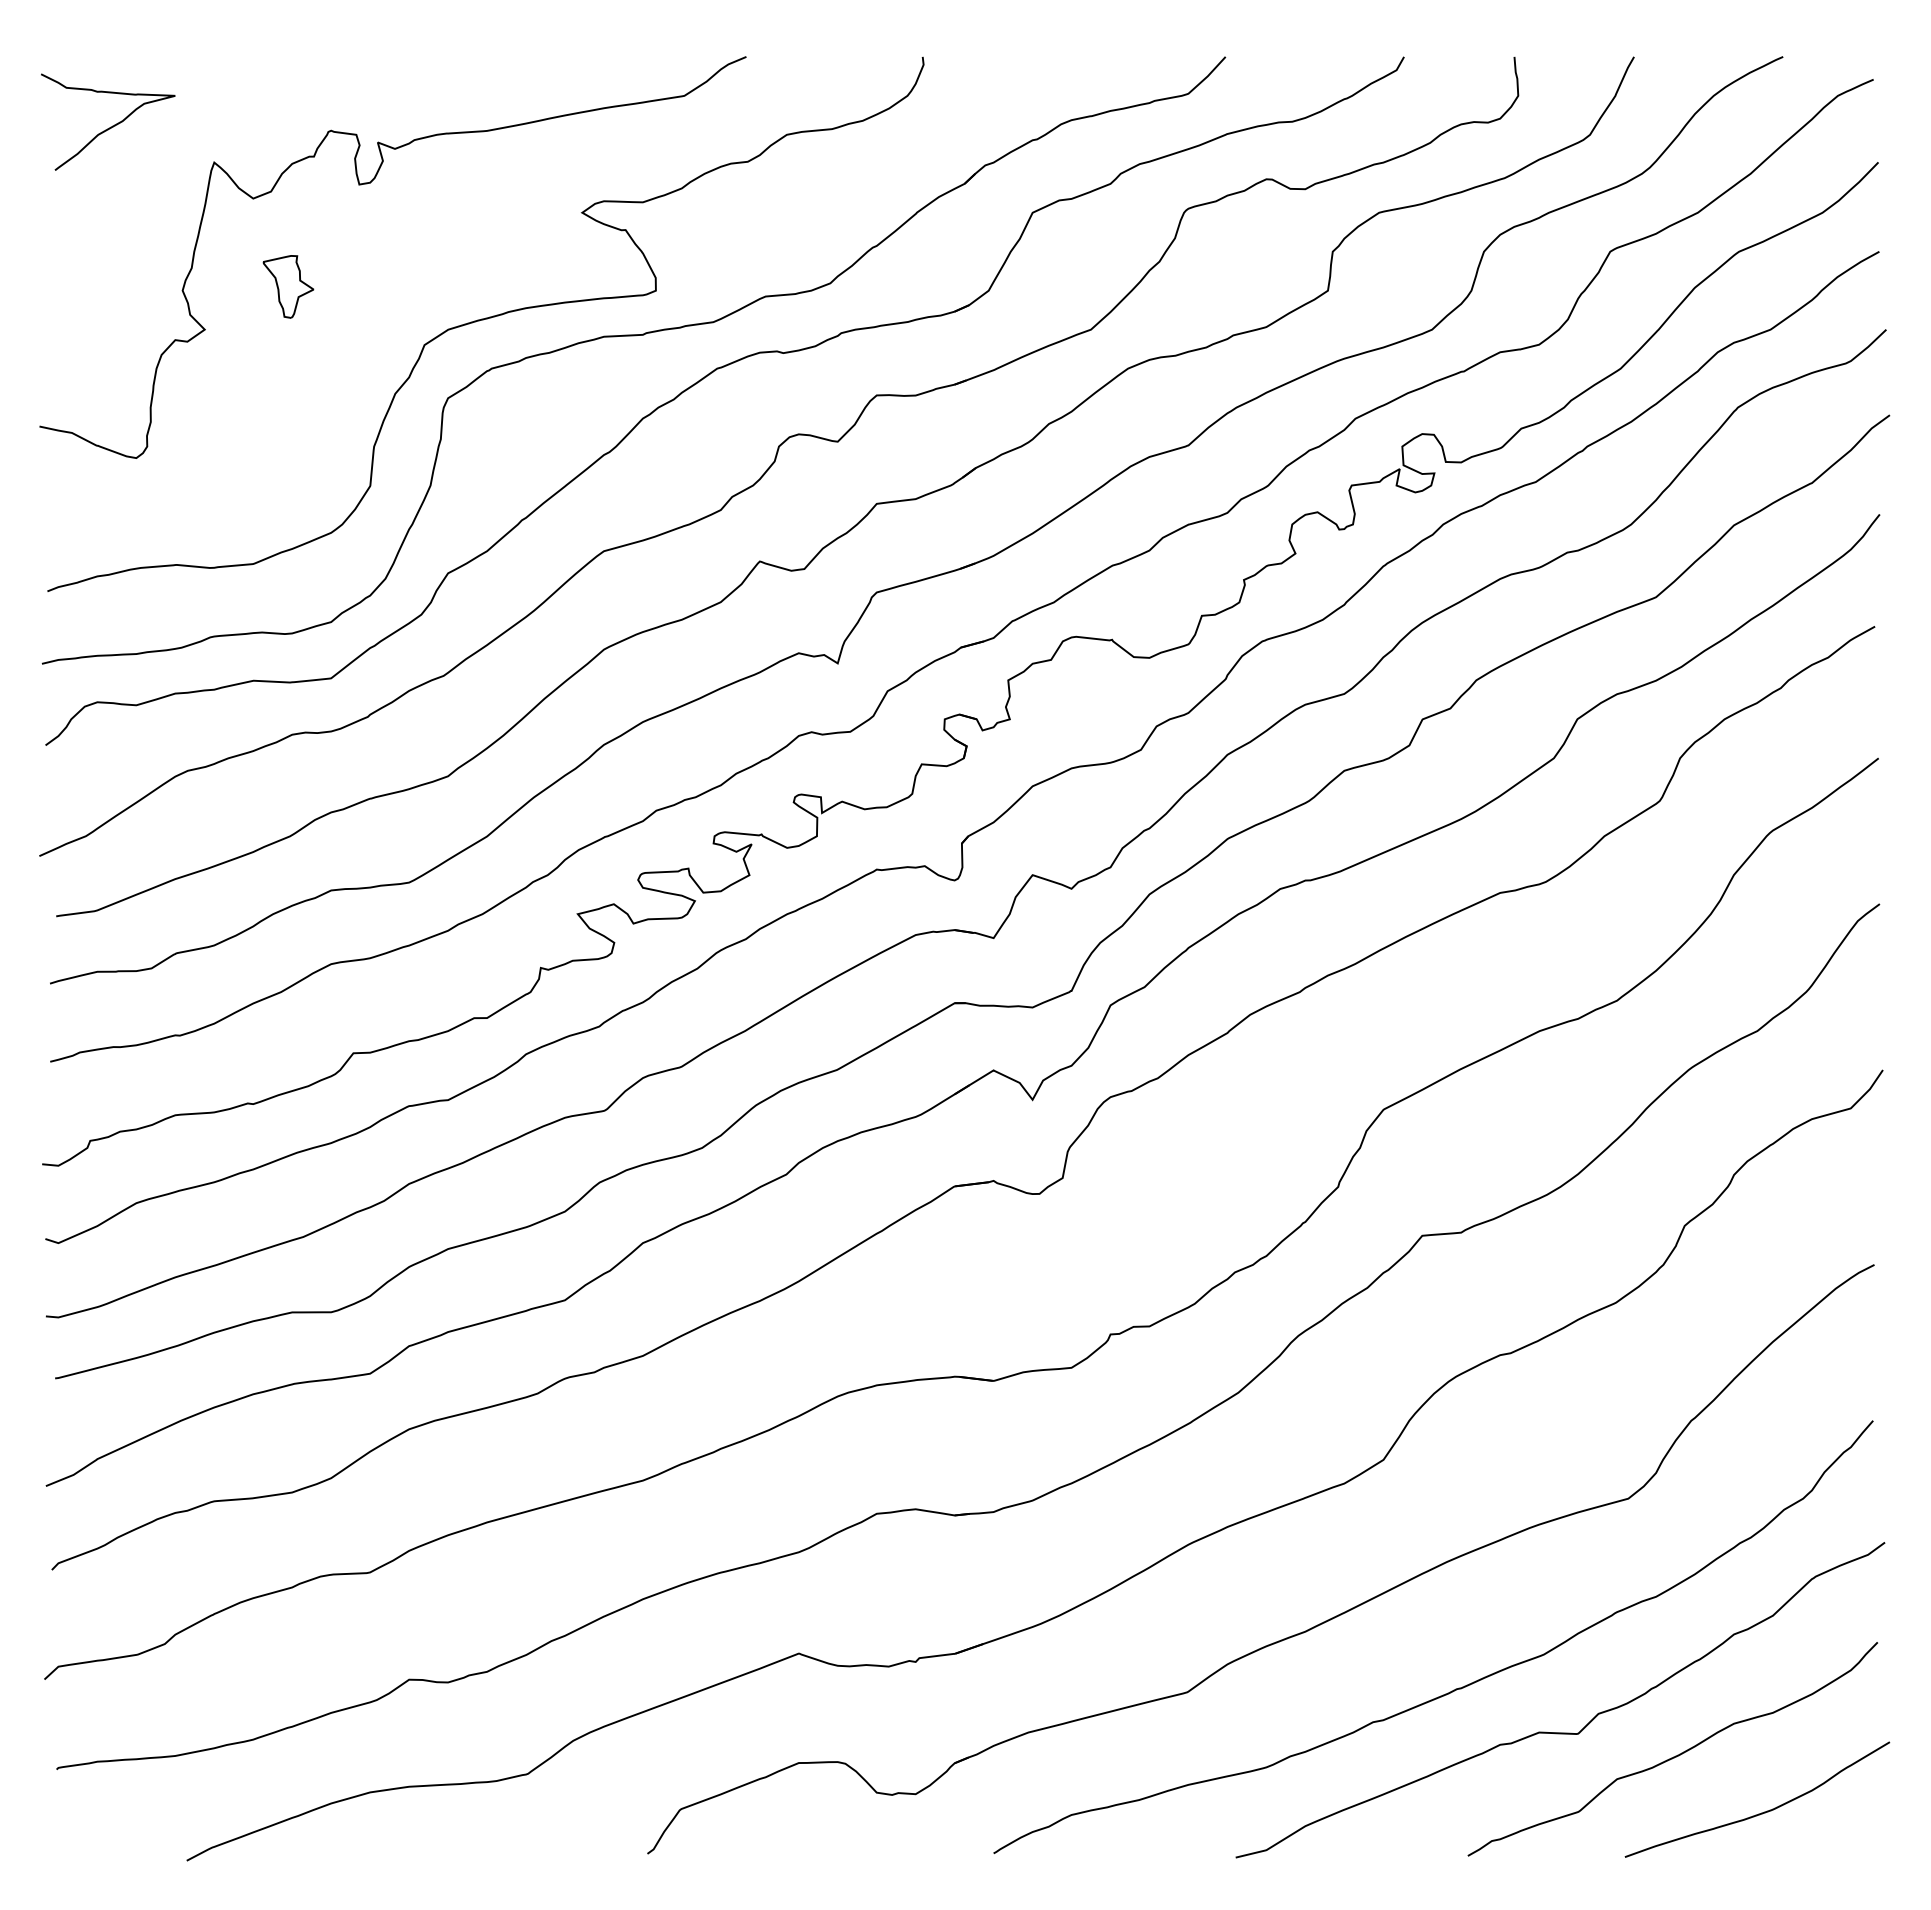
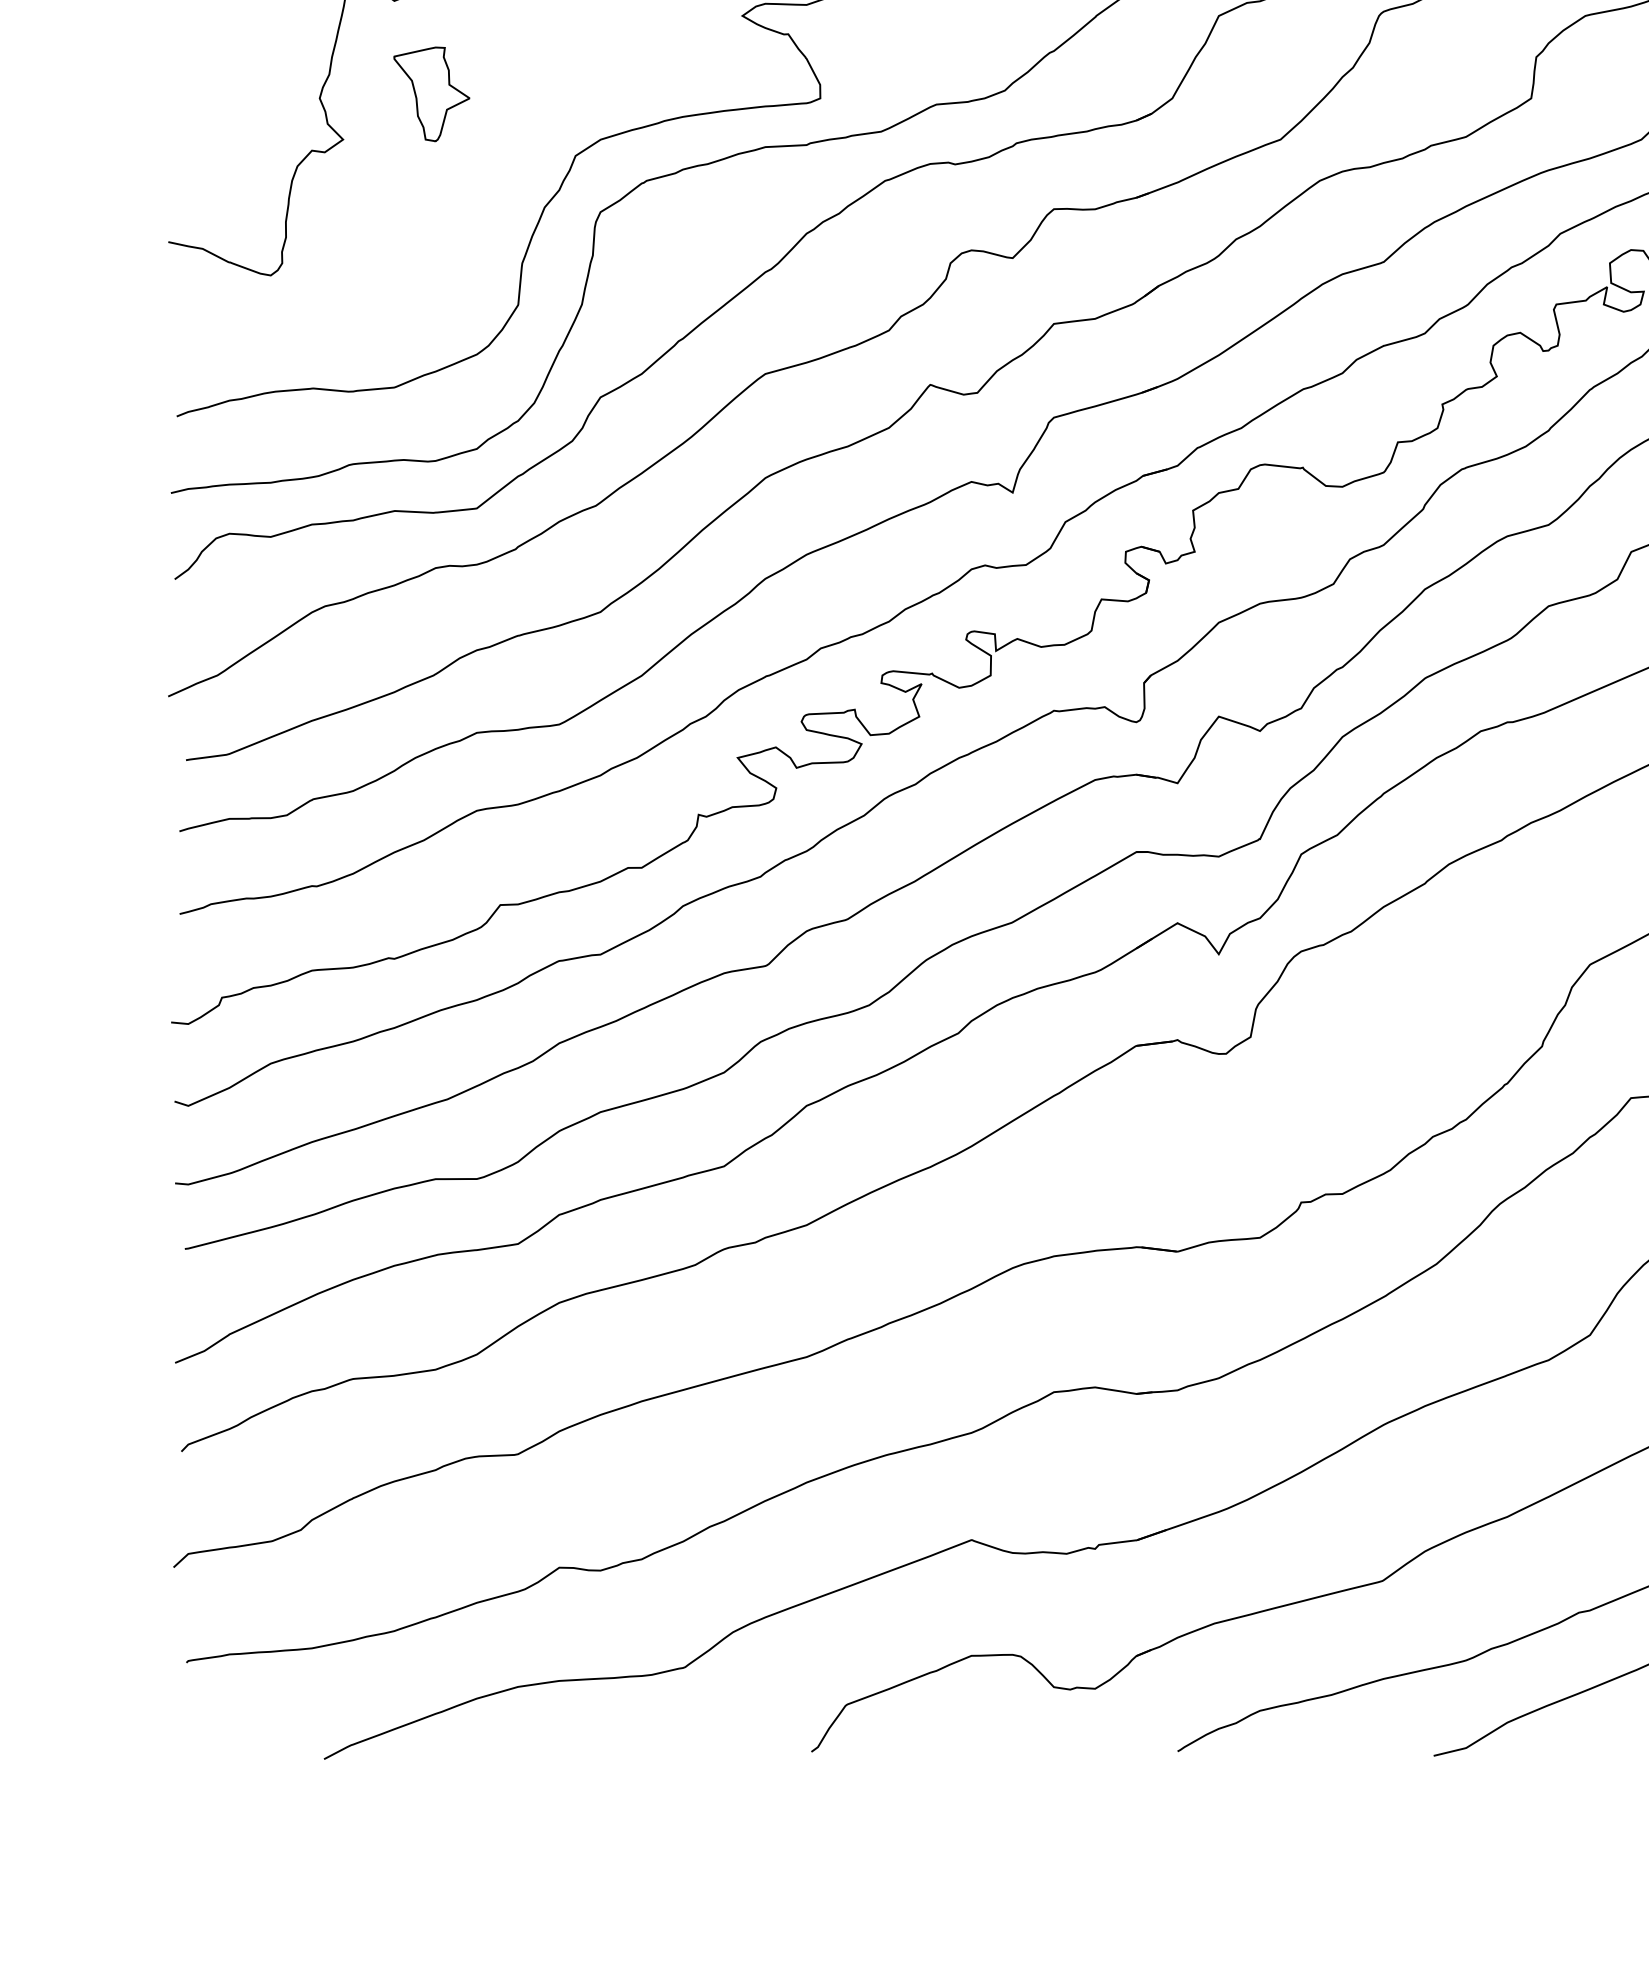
part: (288, 286) -> (431, 93), size x1.43

